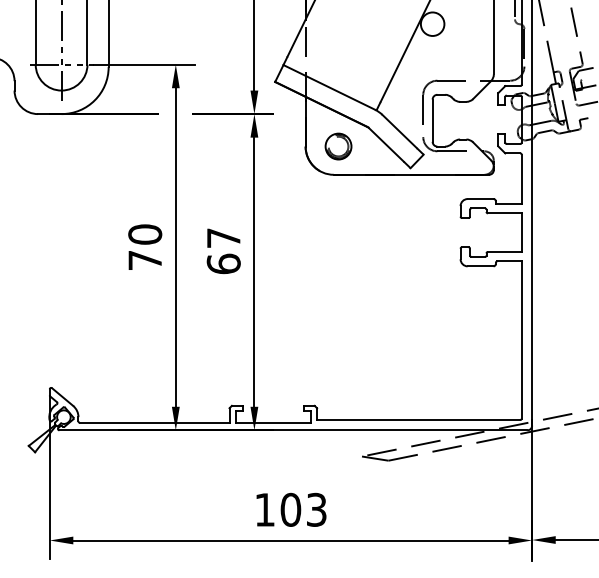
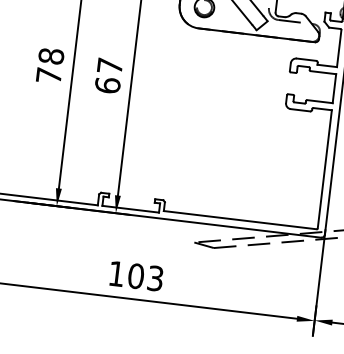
text: (145, 234) -> (51, 56), 70 -> 78

